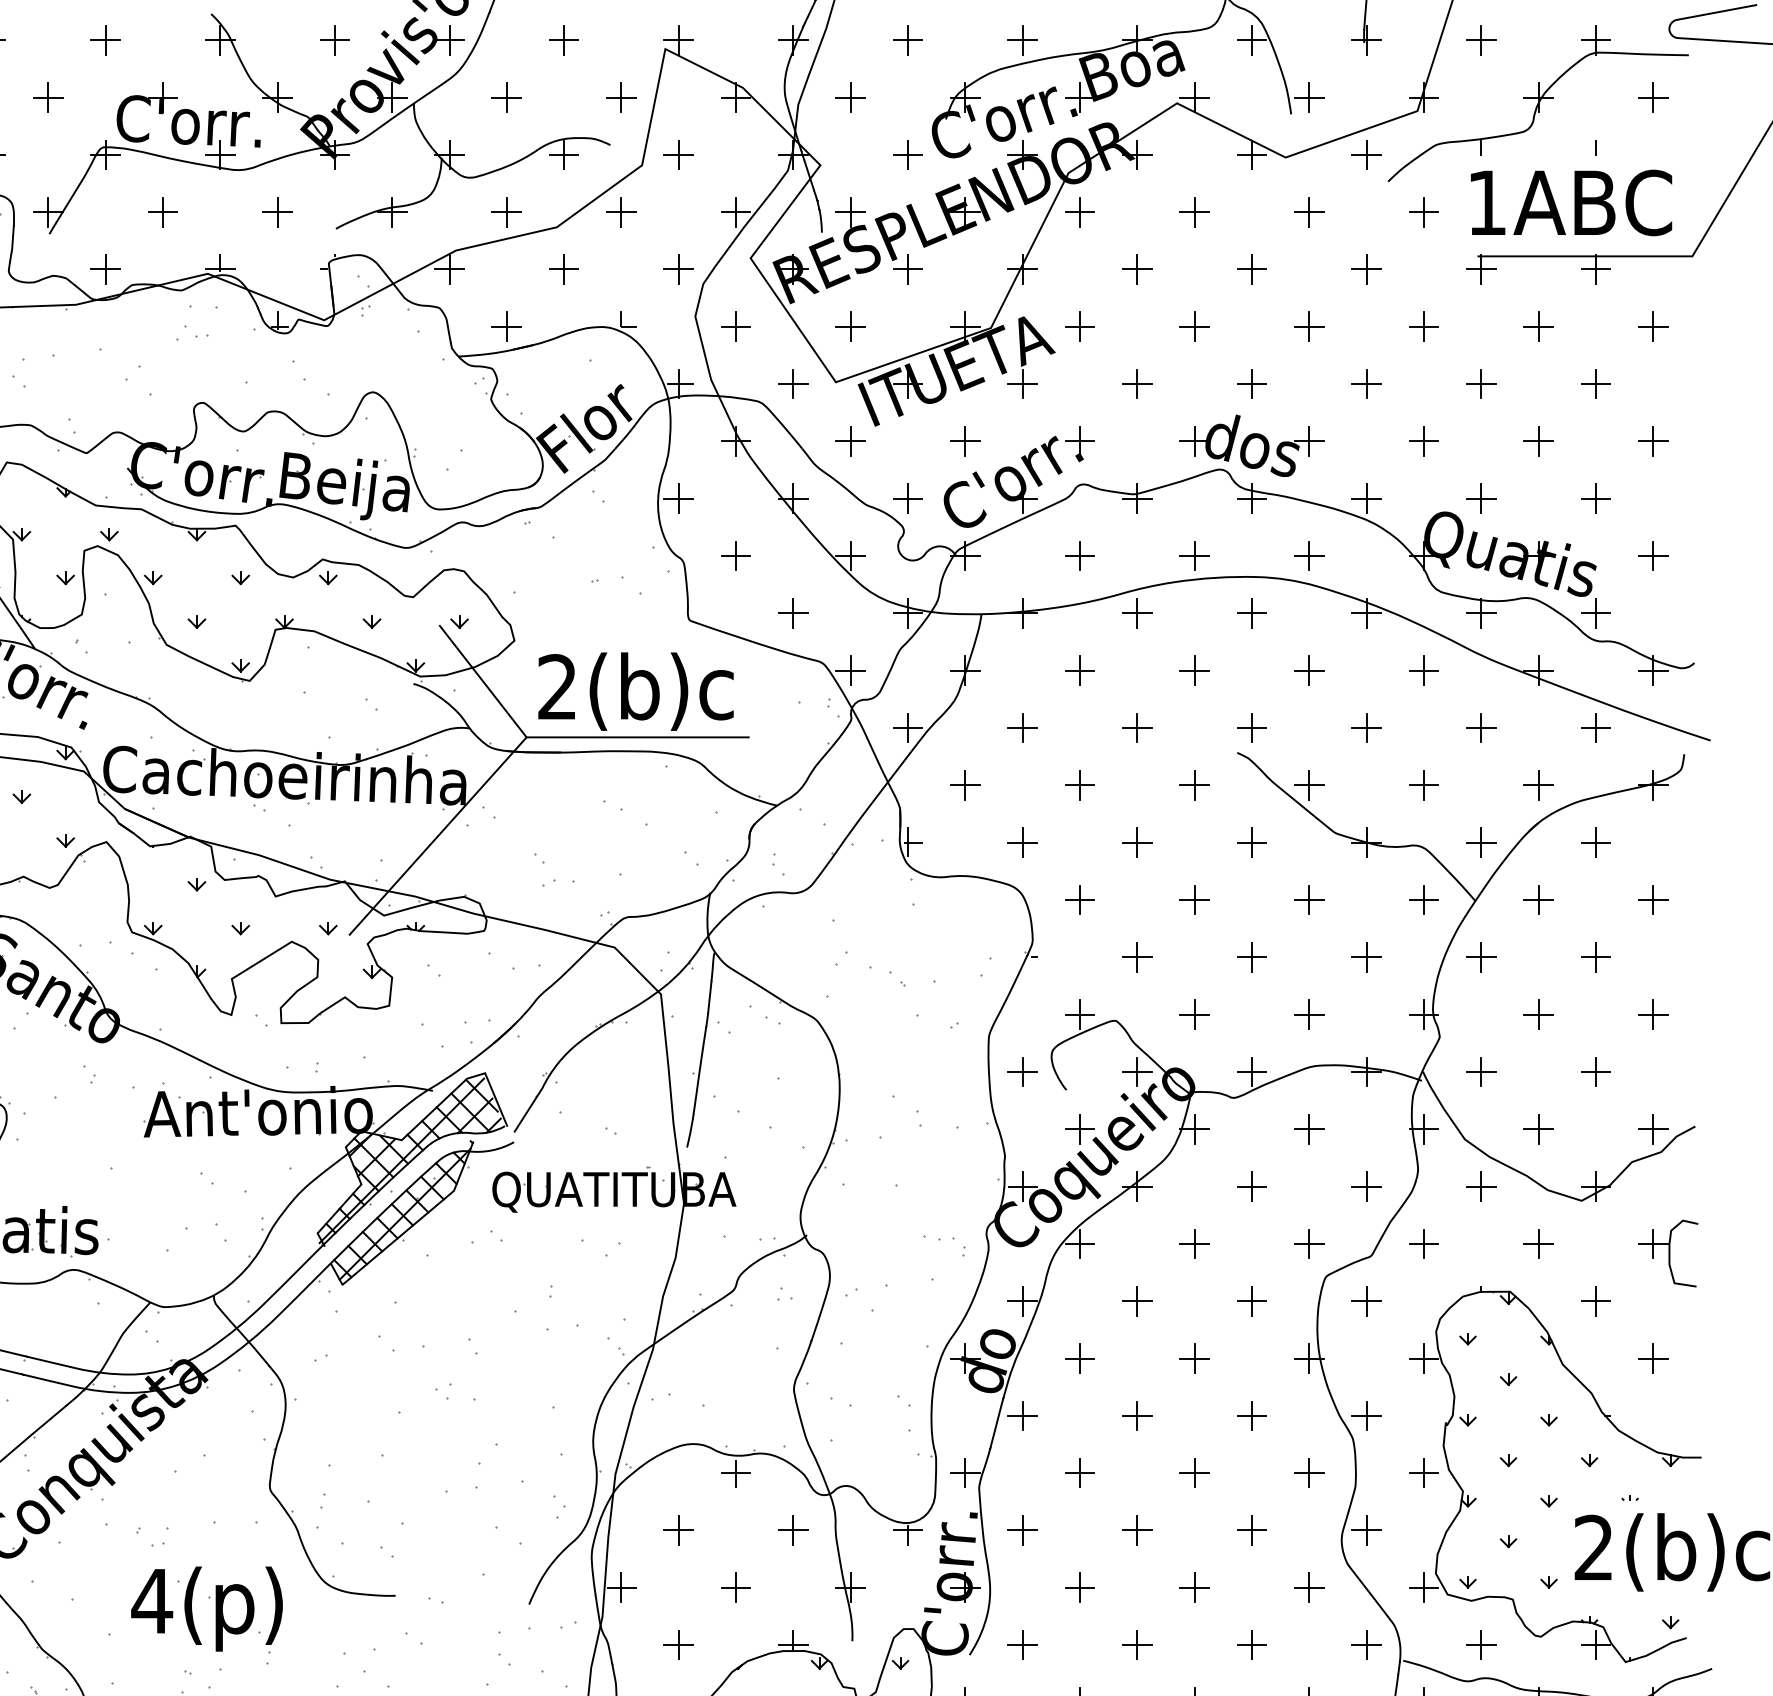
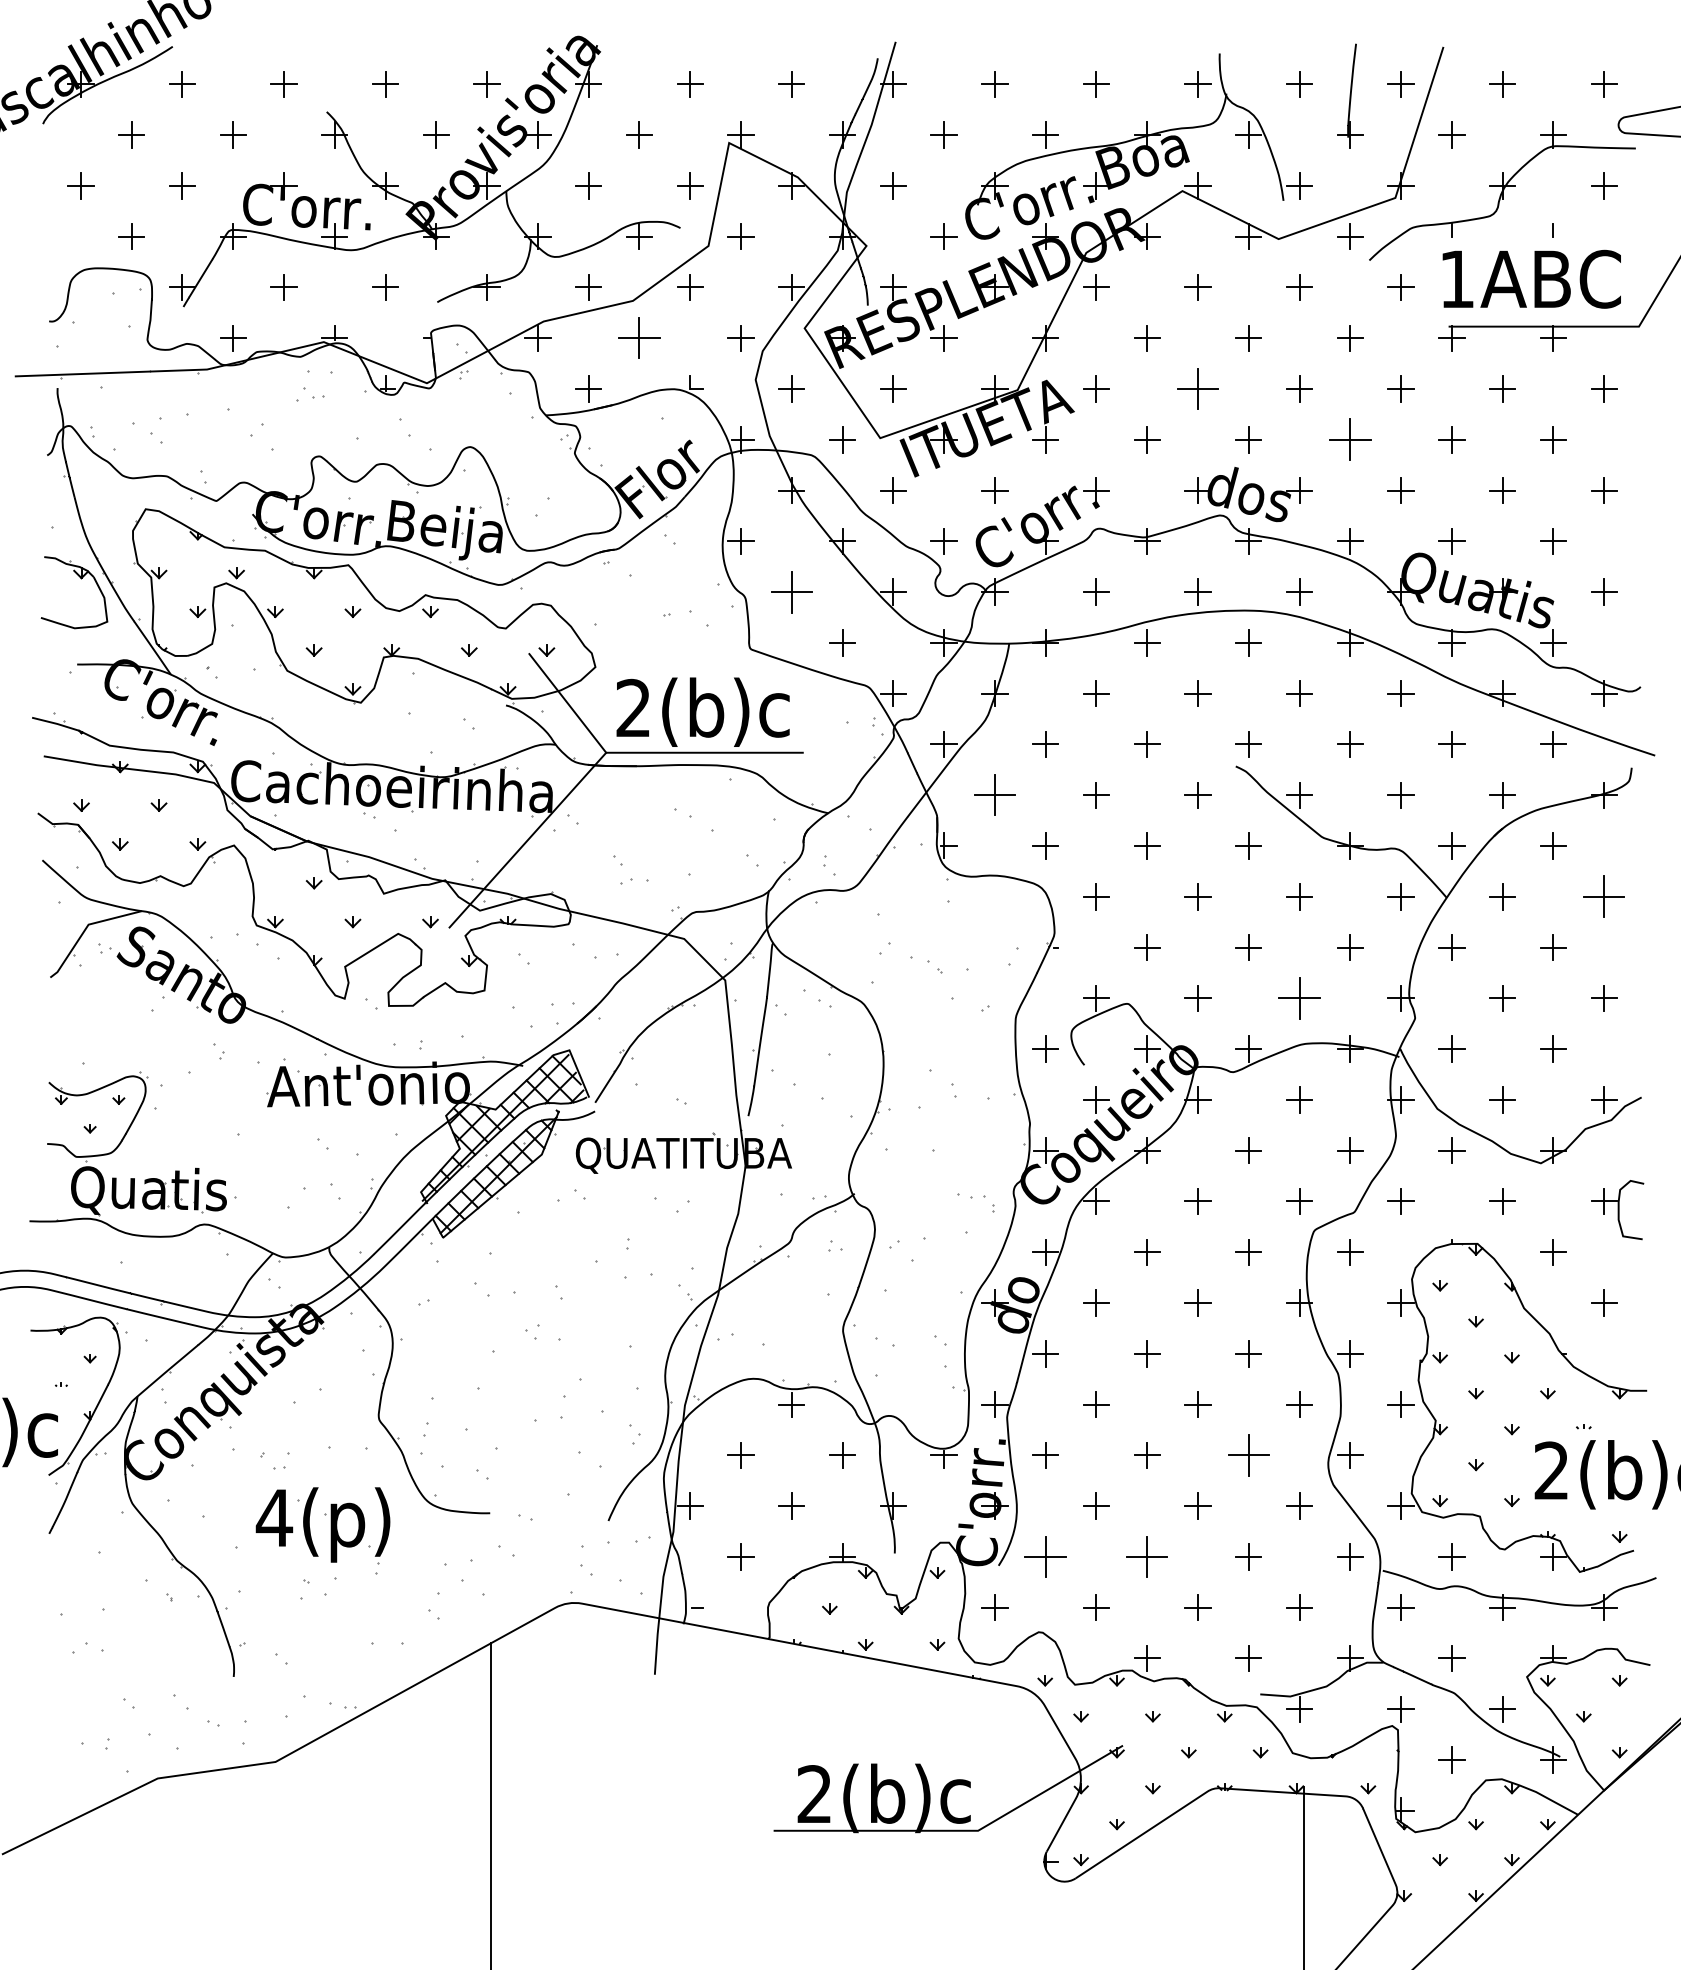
part: (564, 269) -> (639, 338), size x1.6
part: (1194, 326) -> (1197, 388), size x1.6
part: (1366, 383) -> (1350, 439), size x1.6
part: (735, 555) -> (791, 591), size x1.6
part: (964, 785) -> (994, 795), size x1.6
part: (1653, 899) -> (1604, 896), size x1.6
part: (1309, 1014) -> (1299, 998), size x1.6
part: (1251, 1530) -> (1248, 1455), size x1.6
part: (1022, 1644) -> (1045, 1556), size x1.6
part: (1137, 1644) -> (1147, 1556), size x1.6

